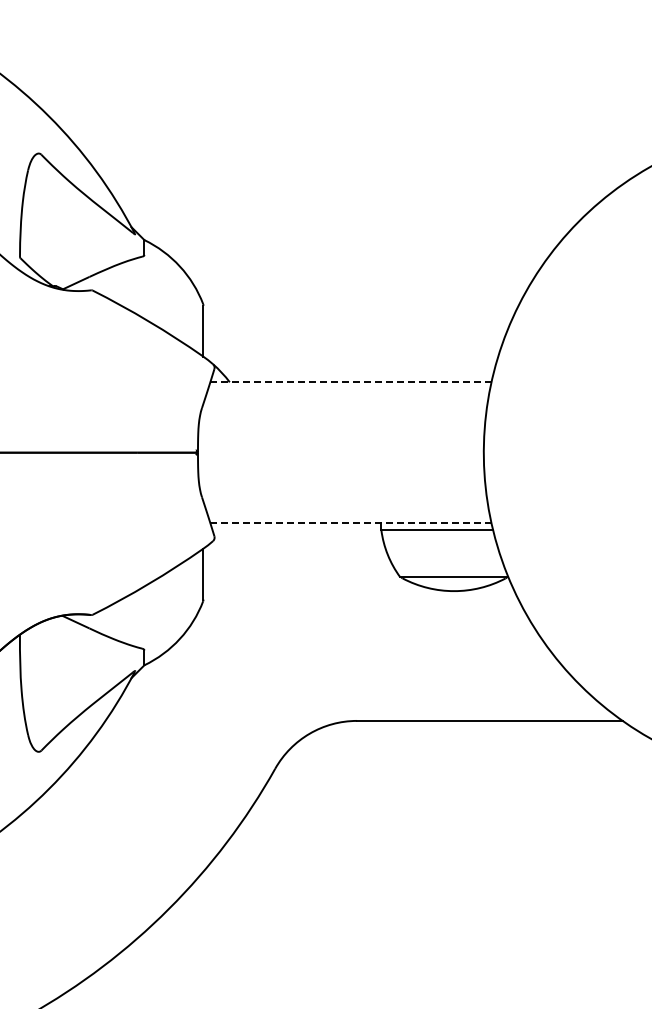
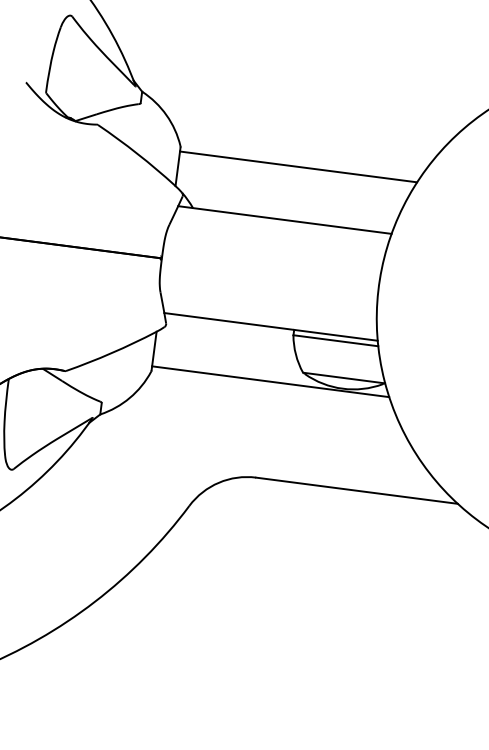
line: (359, 311) -> (298, 167), added
line: (350, 382) -> (284, 220), dashed -> solid
line: (350, 523) -> (270, 327), dashed -> solid
line: (359, 594) -> (270, 381), added

